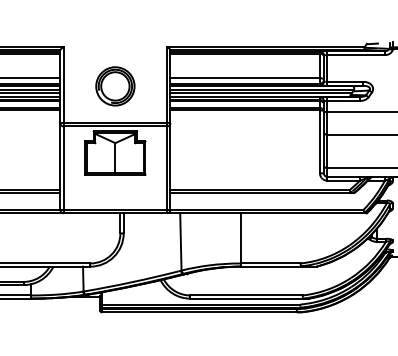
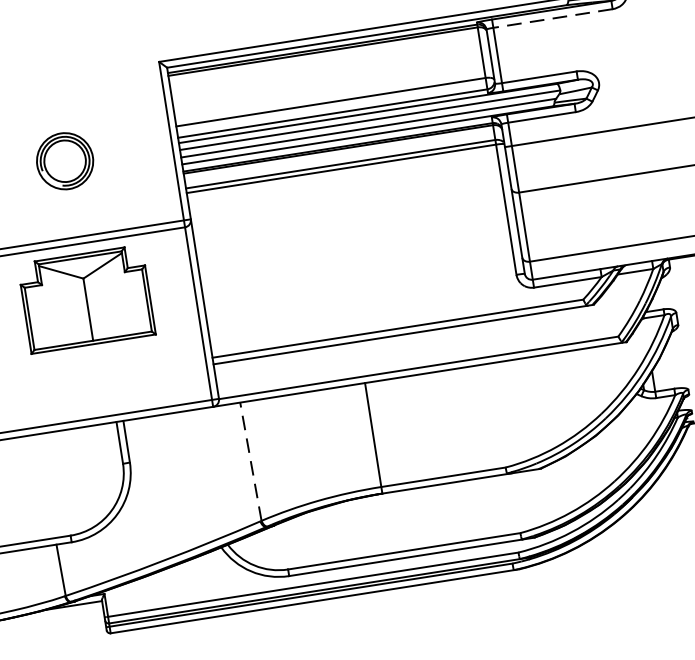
line: (356, 55) -> (553, 19), solid -> dashed
part: (115, 86) -> (65, 161), size x0.7
line: (180, 241) -> (249, 461), solid -> dashed

